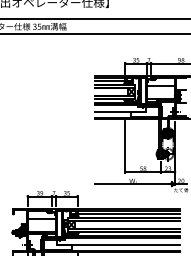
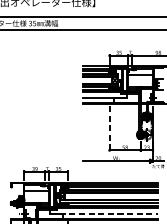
line: (125, 146) -> (109, 128), solid -> dashed
line: (119, 244) -> (104, 213), solid -> dashed

